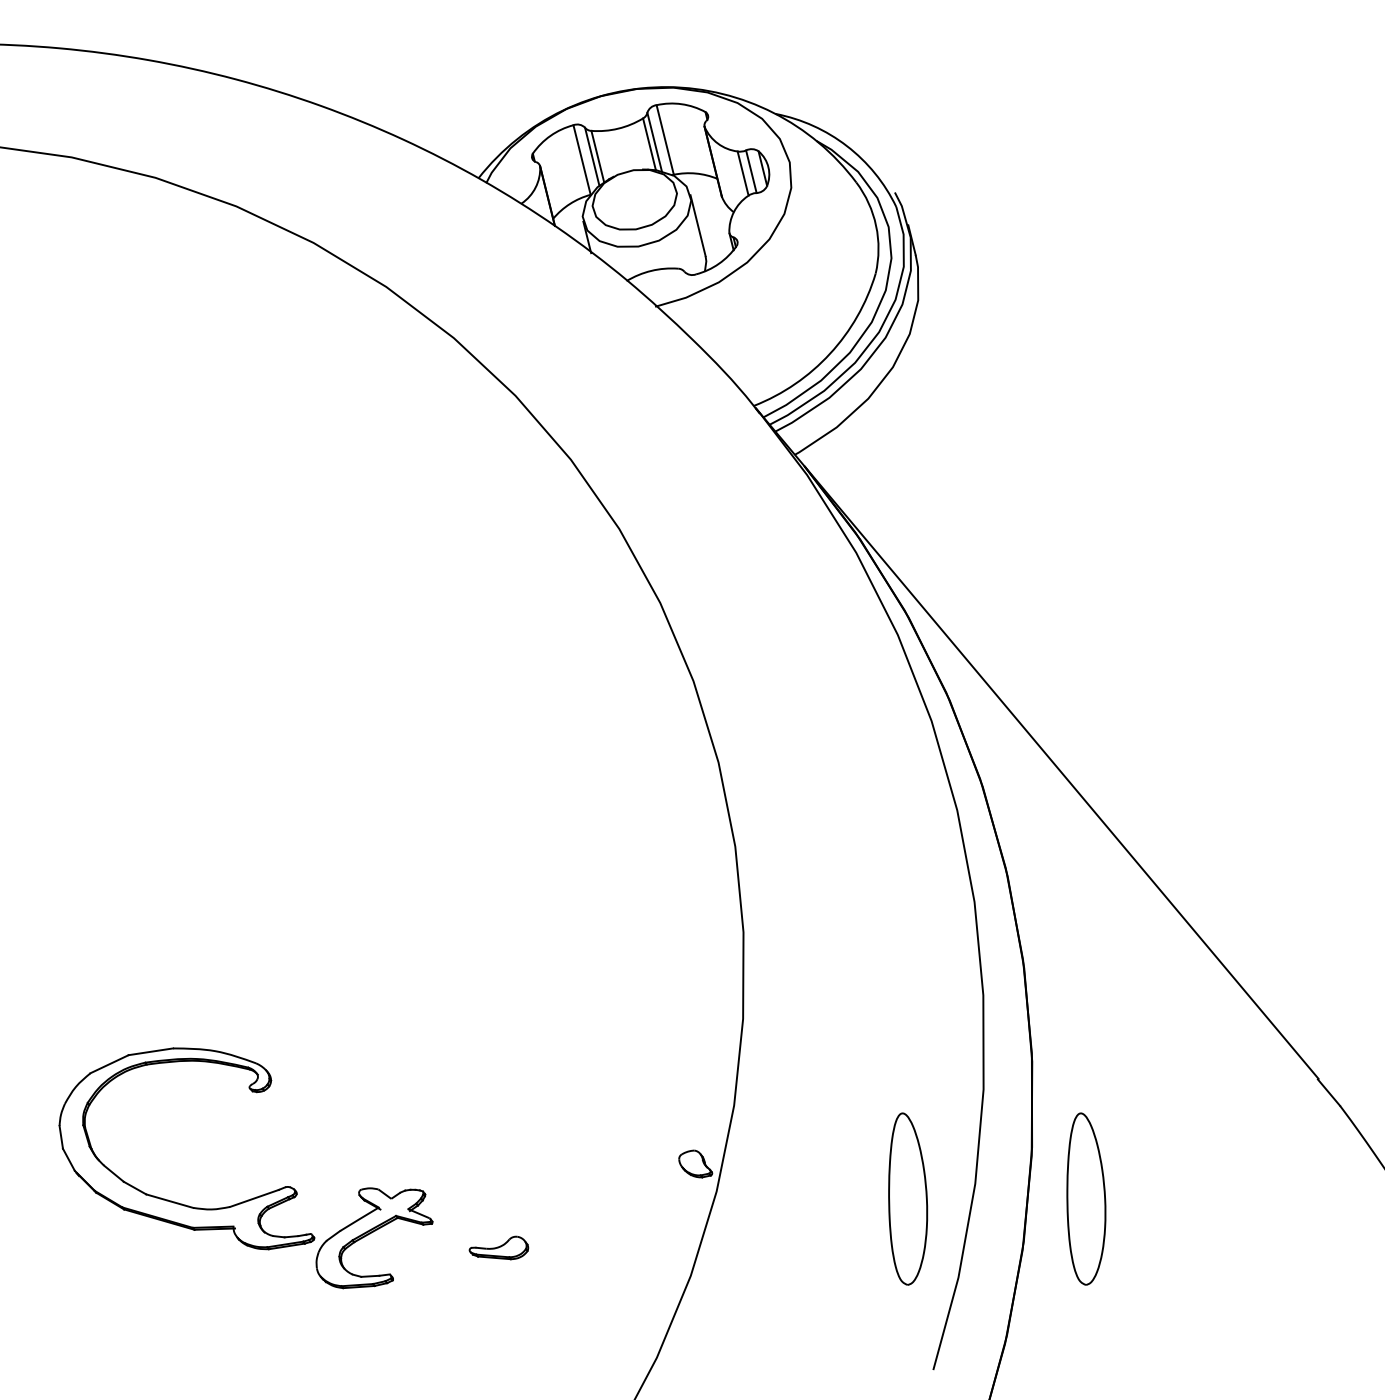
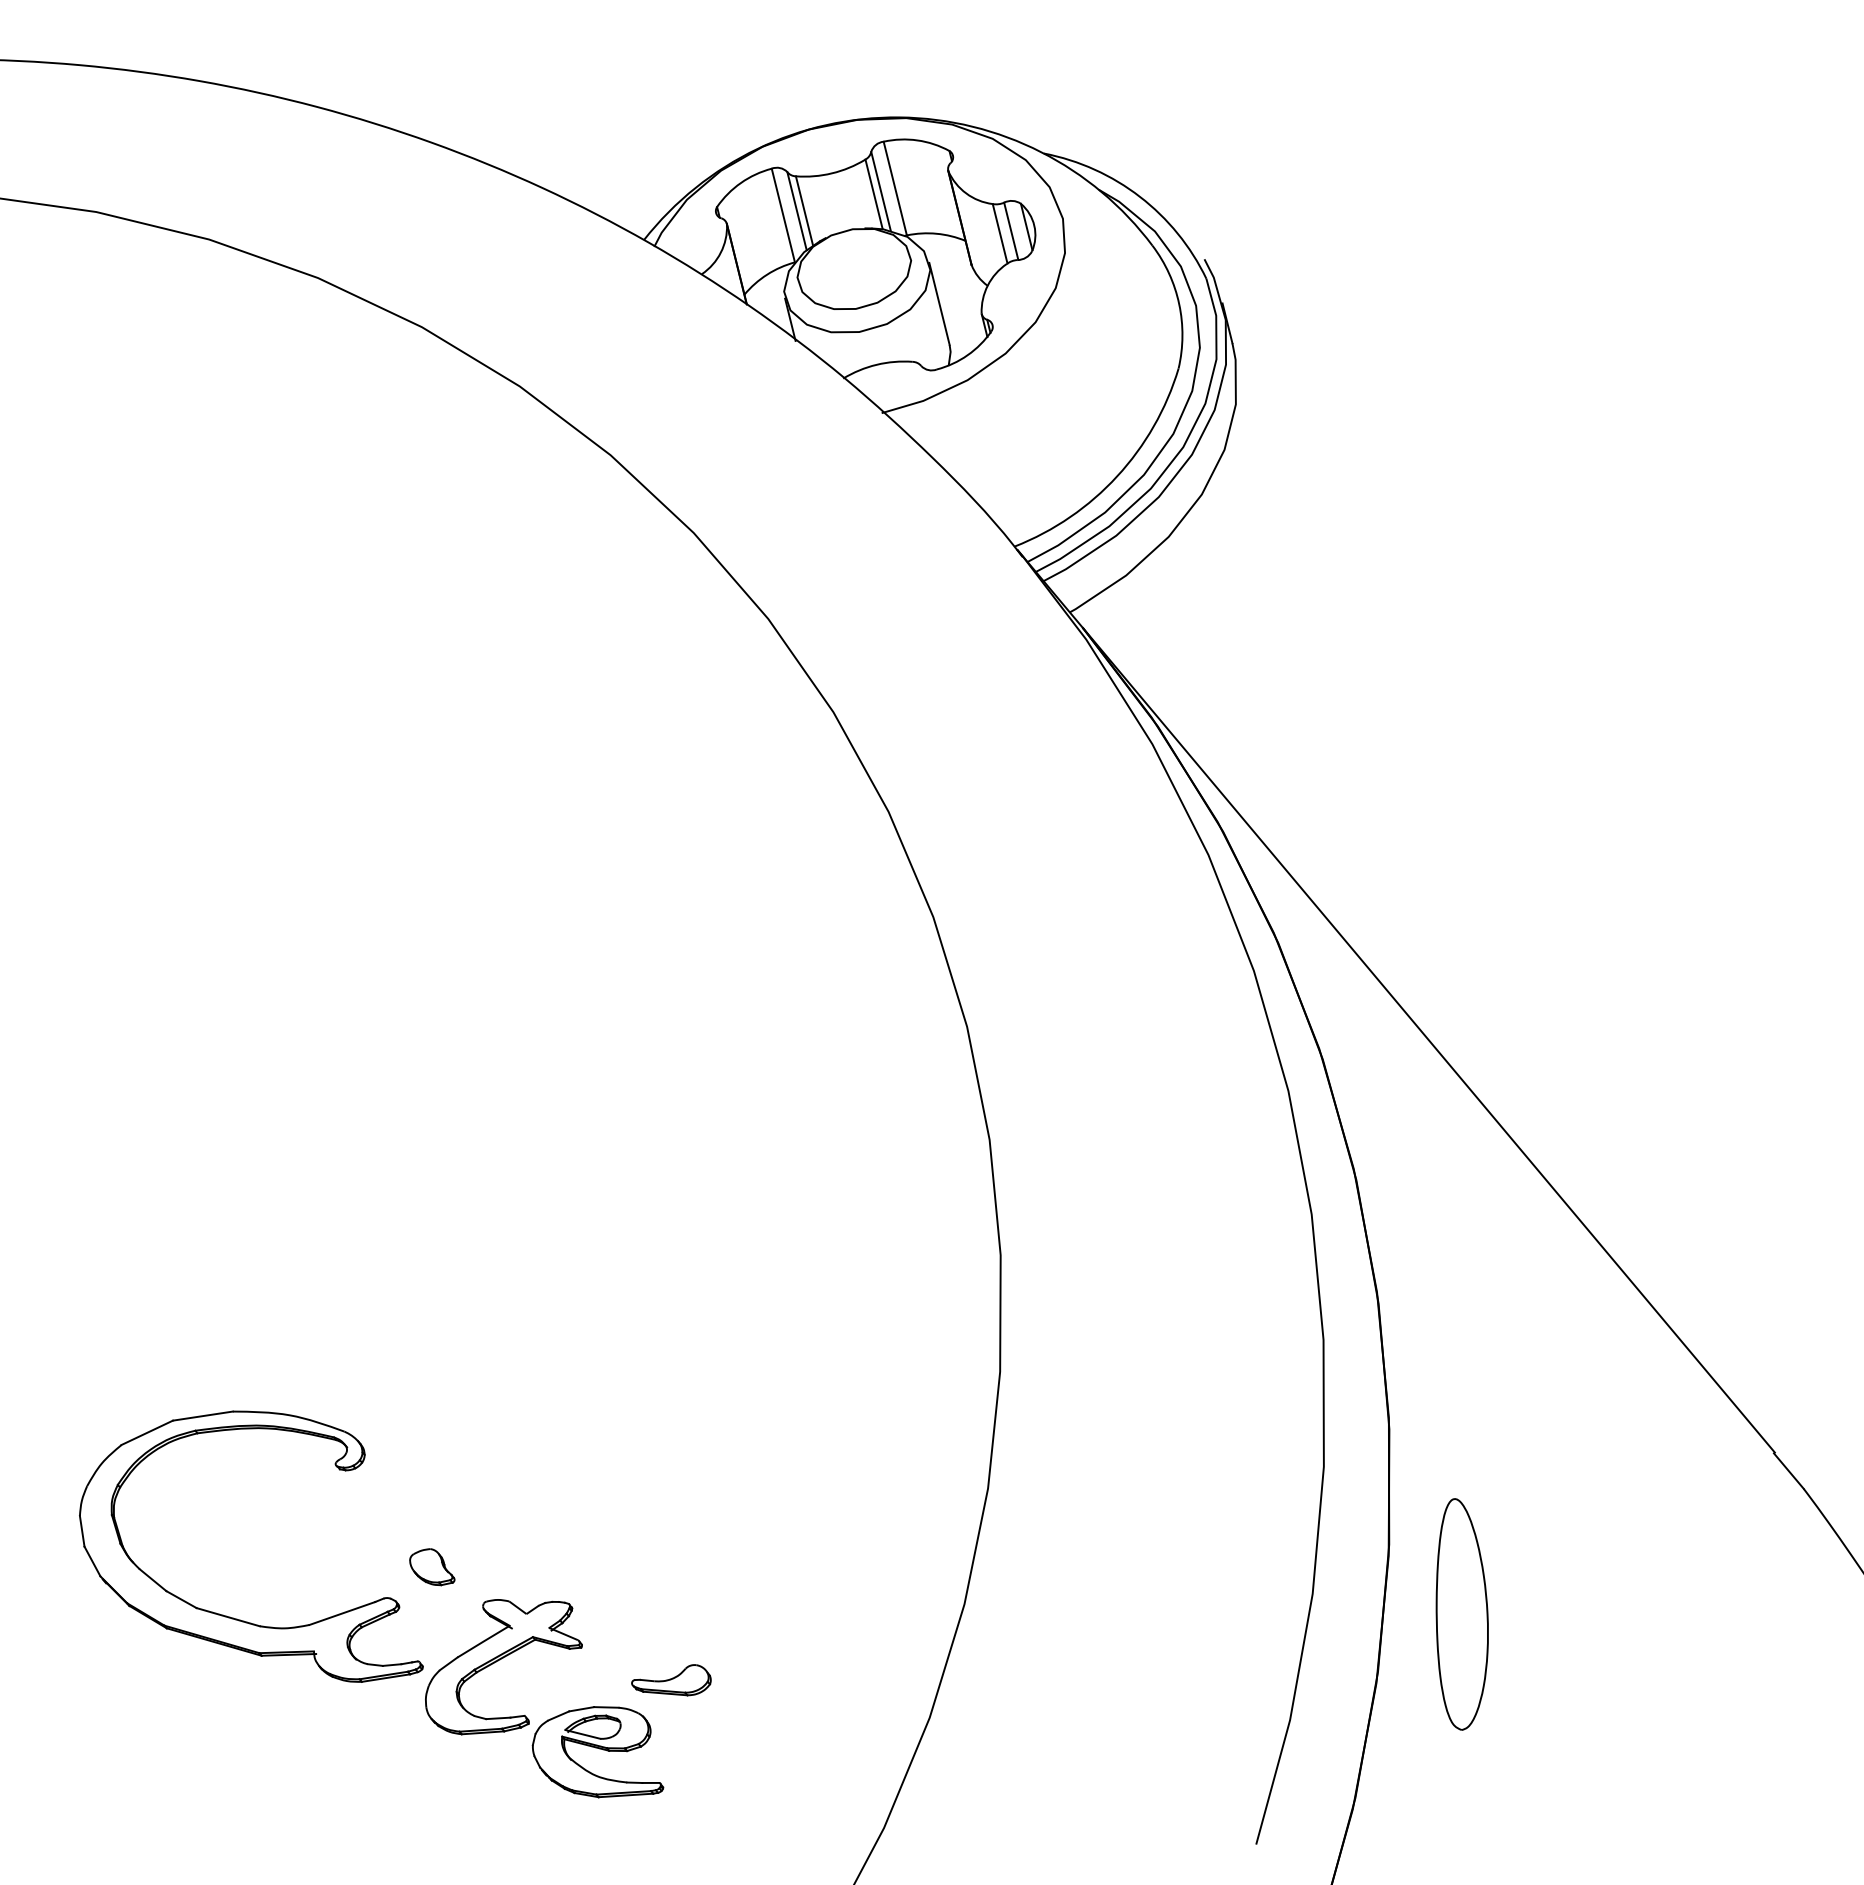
part: (695, 1164) -> (432, 1567), moved
part: (907, 1199) -> (1221, 1614), removed
part: (444, 1301) -> (597, 1752), added

